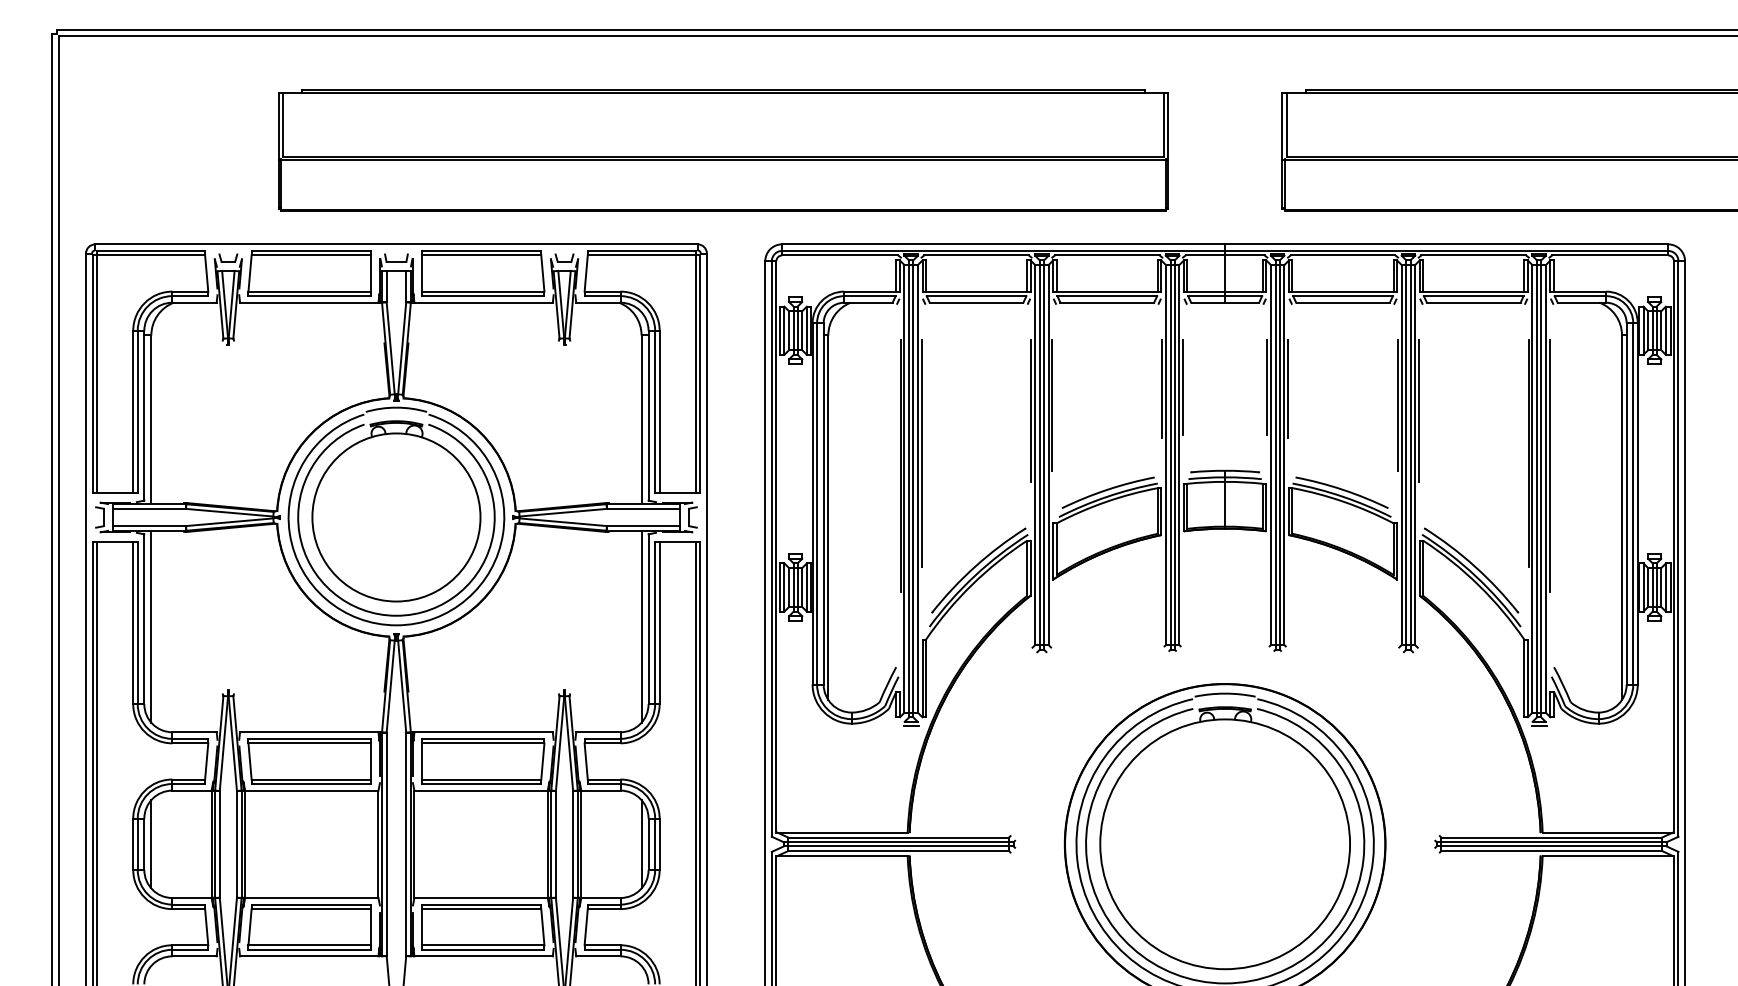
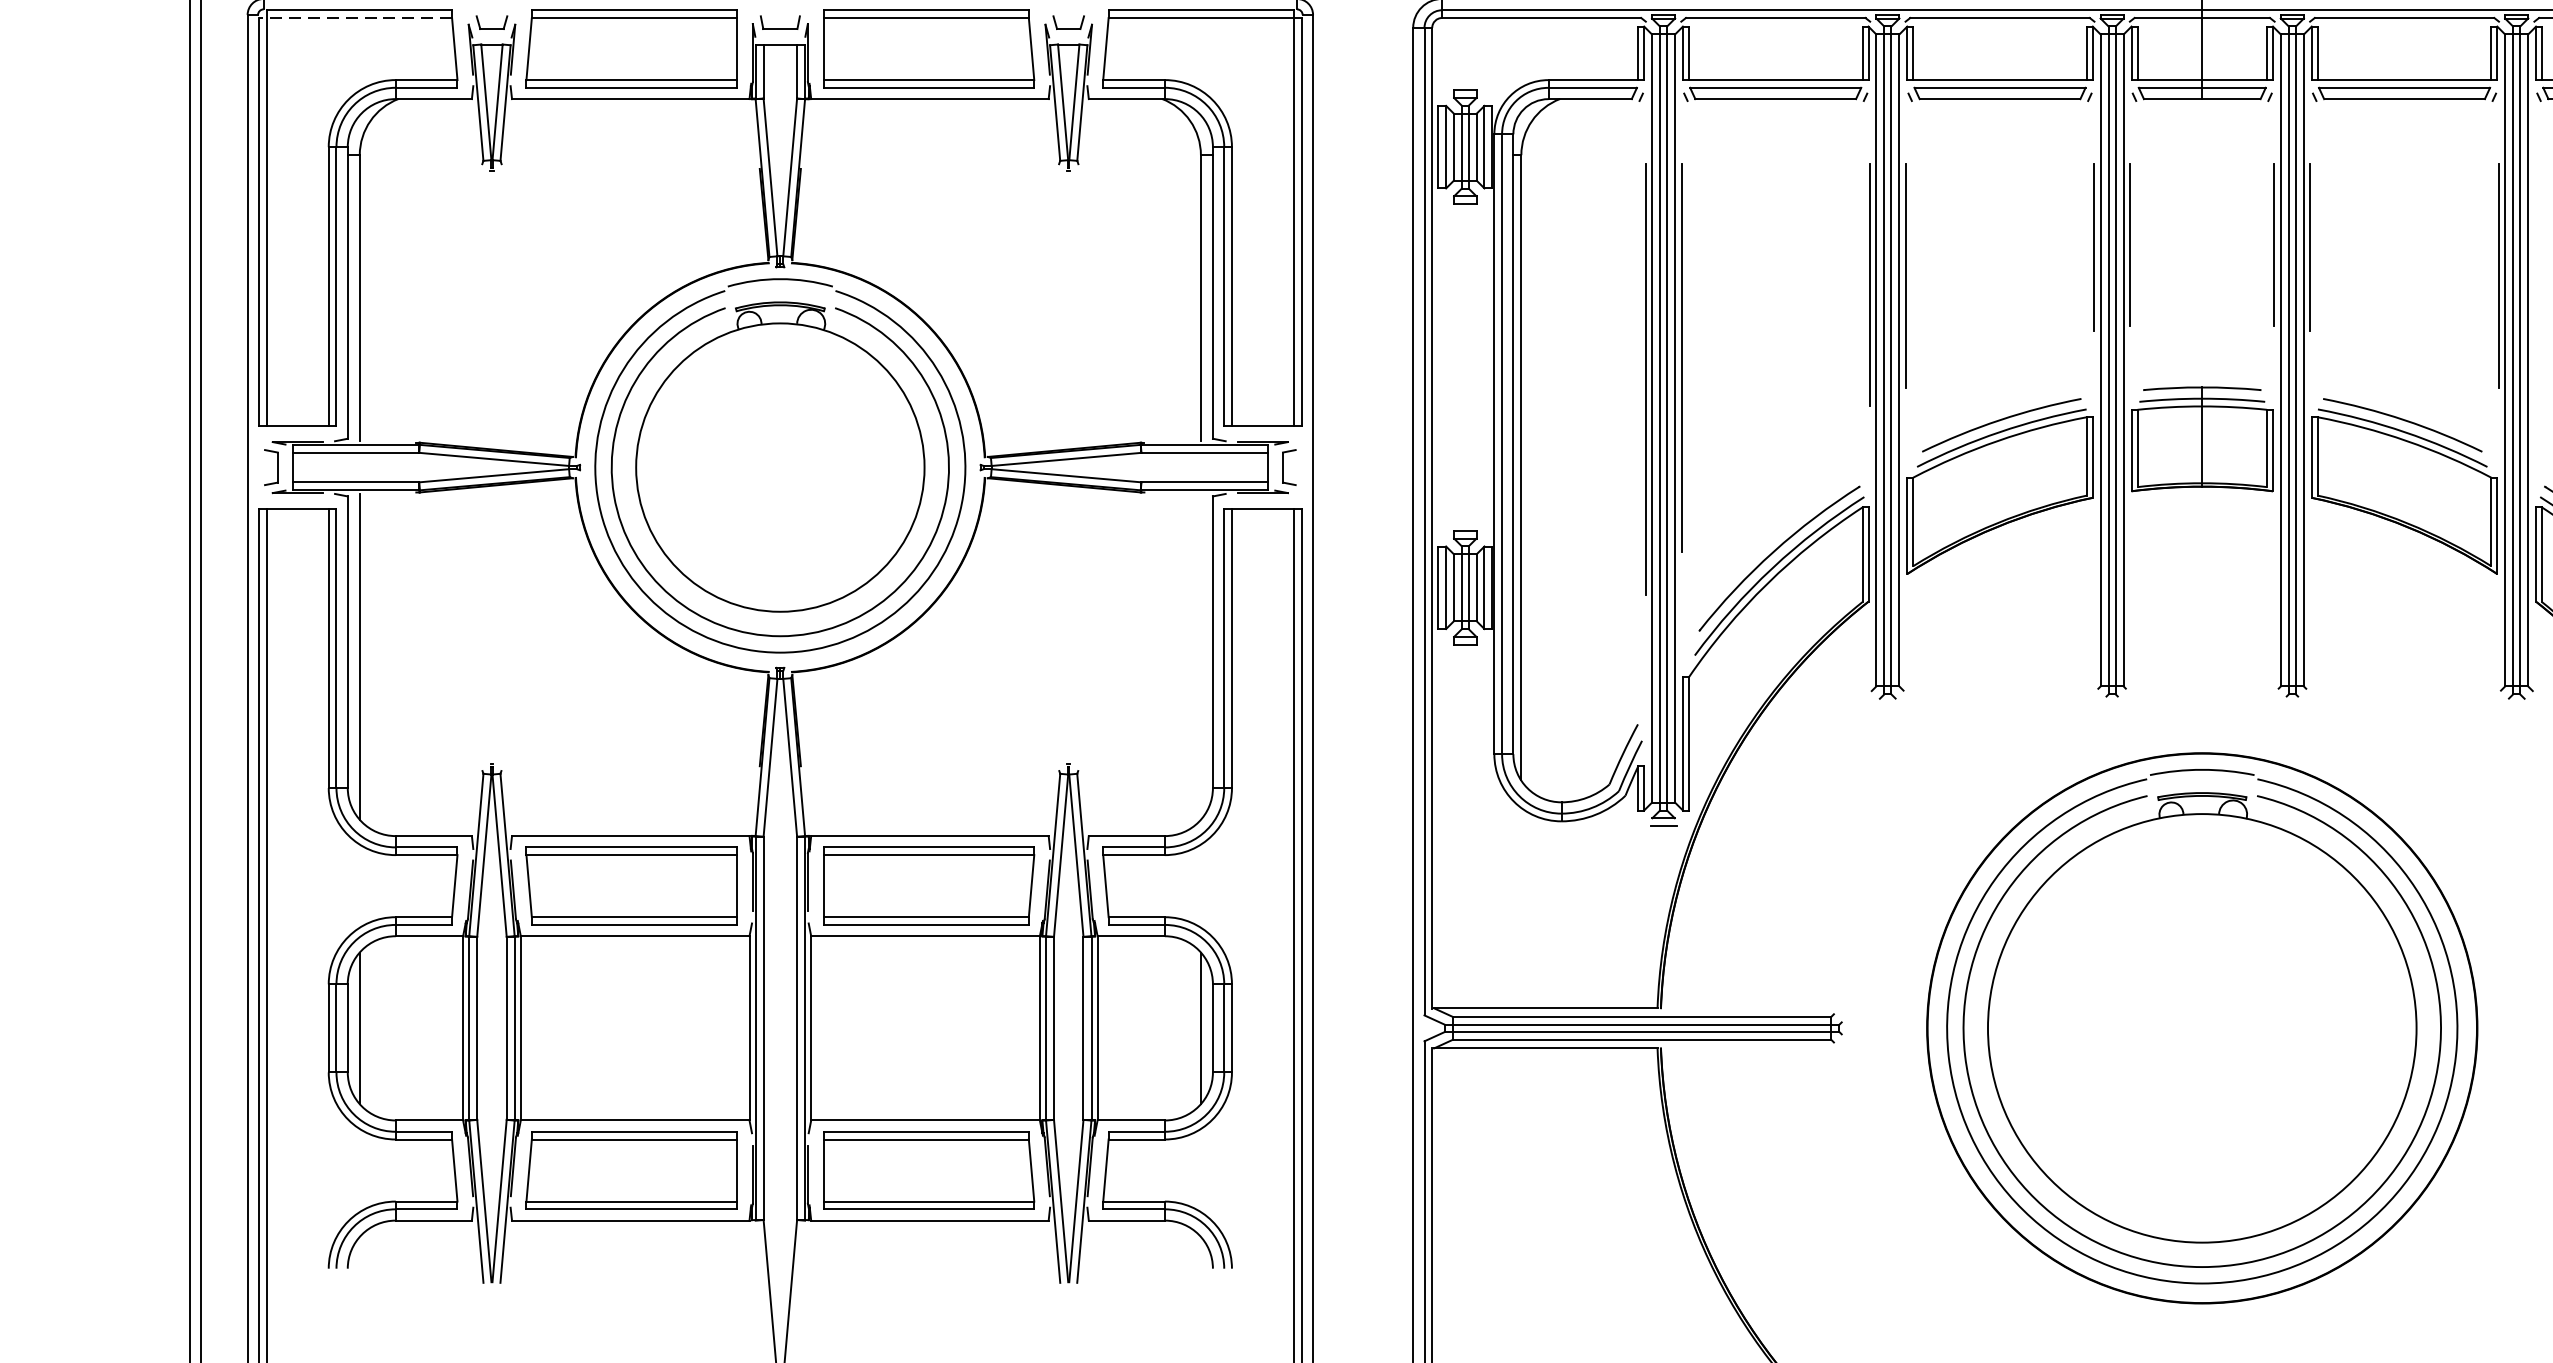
line: (148, 255) -> (354, 18), solid -> dashed
line: (1418, 410) -> (2533, 284), removed
line: (641, 627) -> (1200, 656), removed

